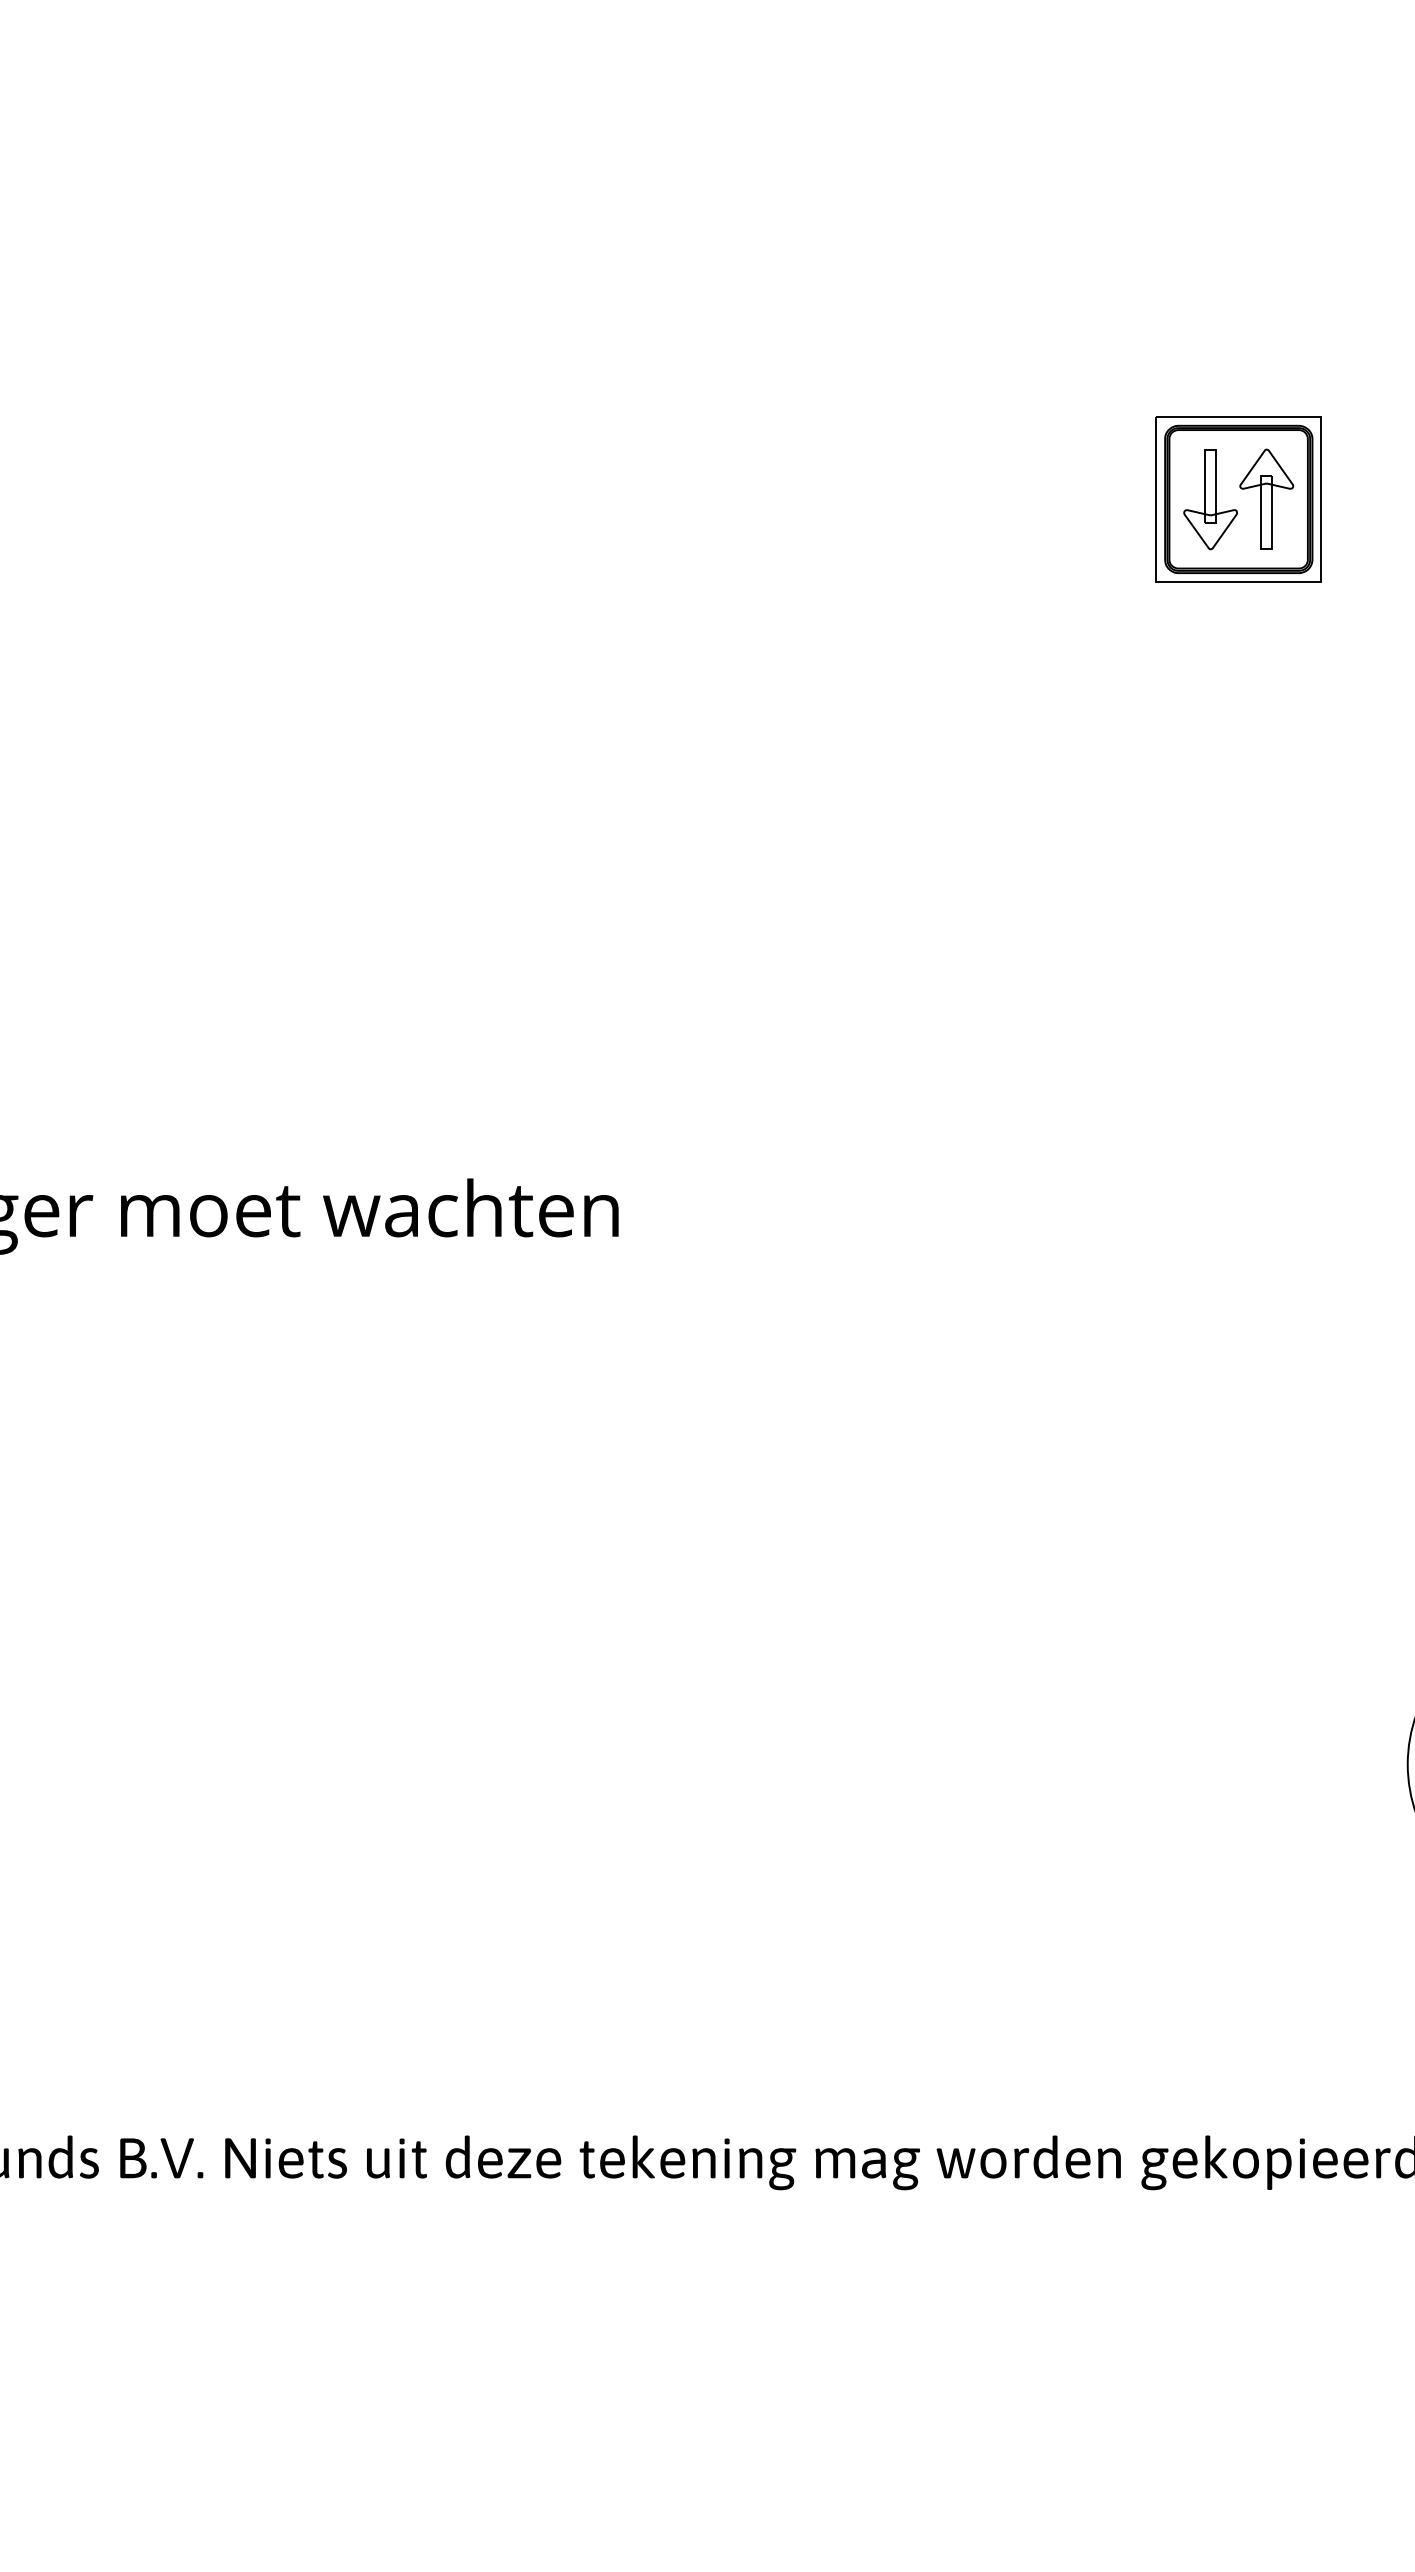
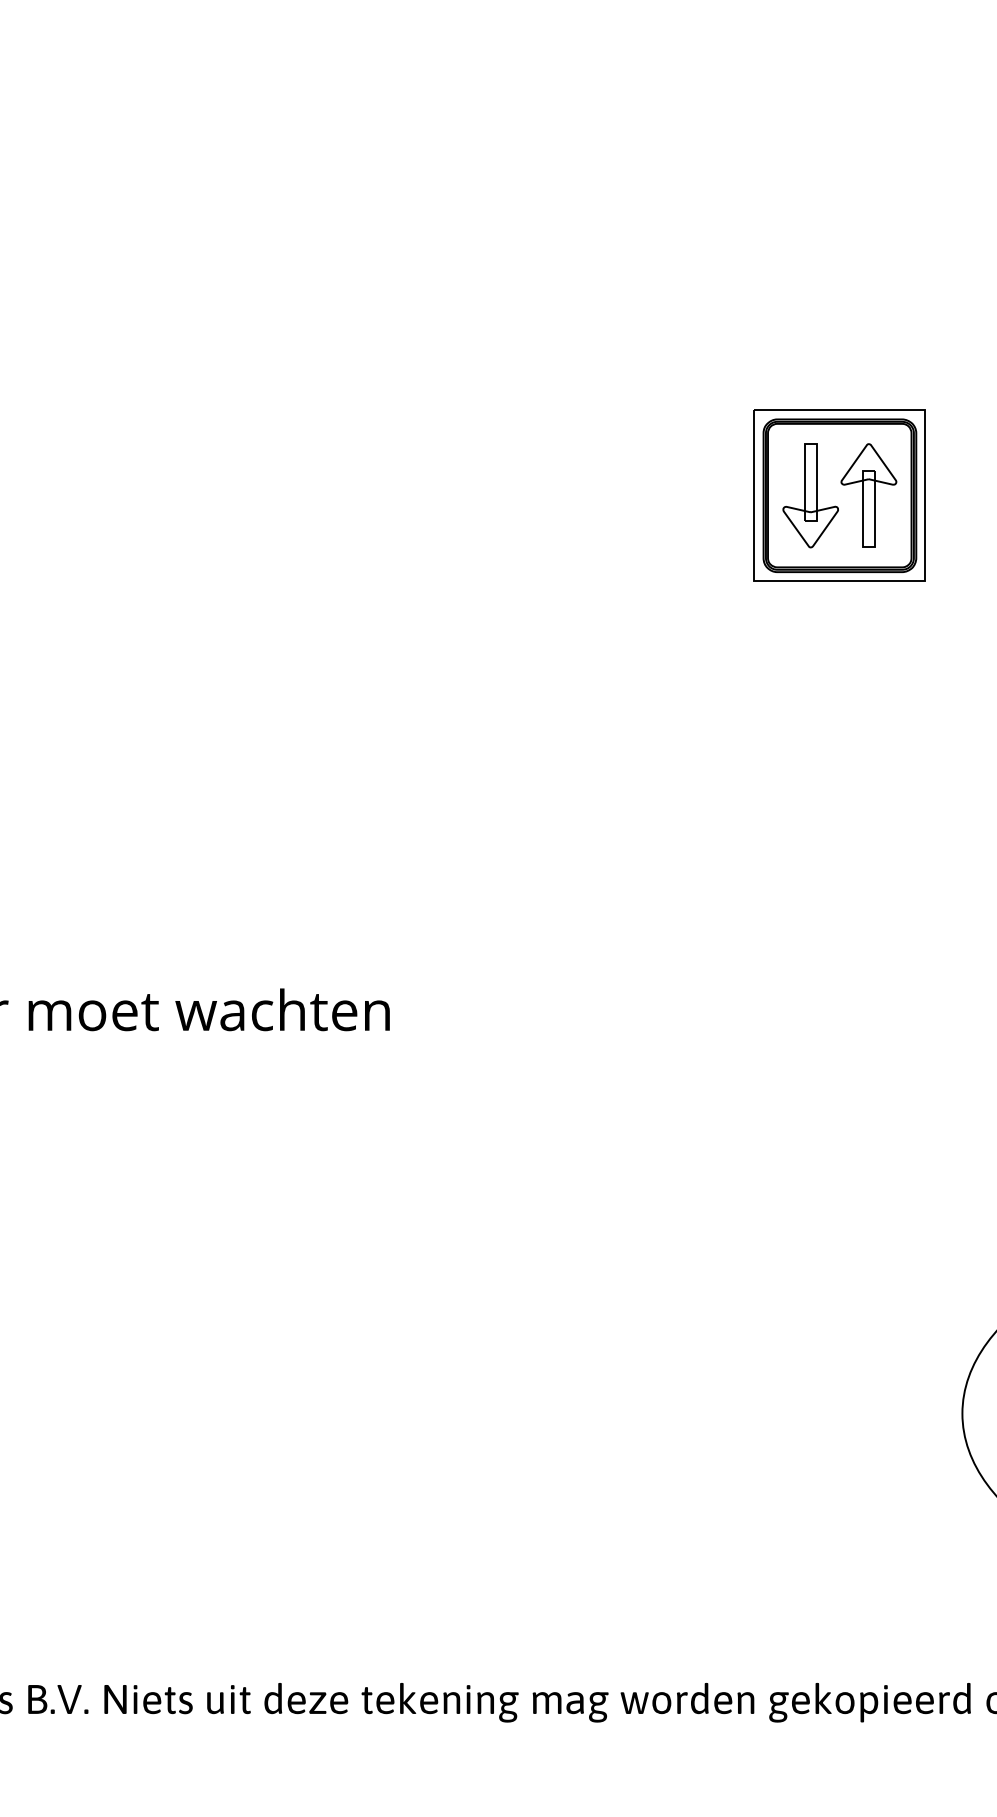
part: (1238, 499) -> (839, 495), size x1.43

